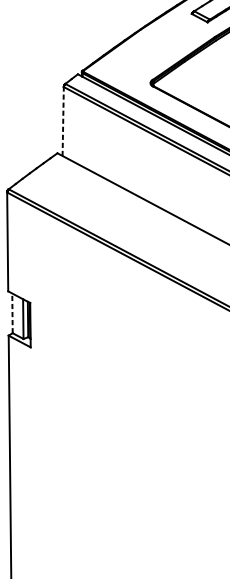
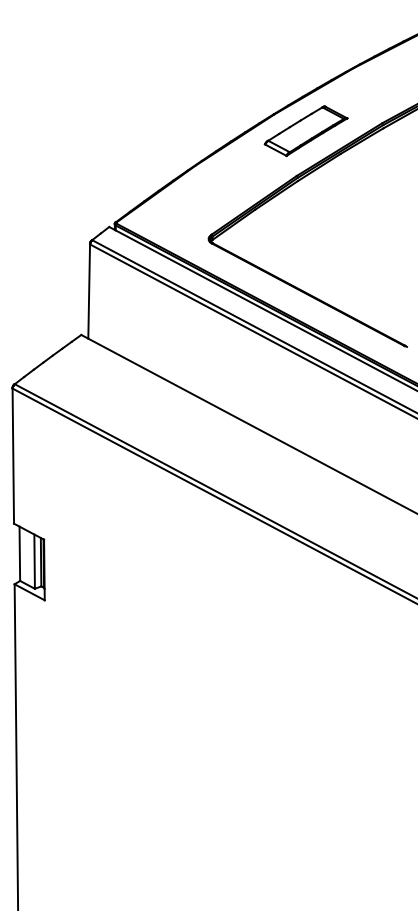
line: (63, 121) -> (89, 291), dashed -> solid
line: (12, 313) -> (19, 553), dashed -> solid

